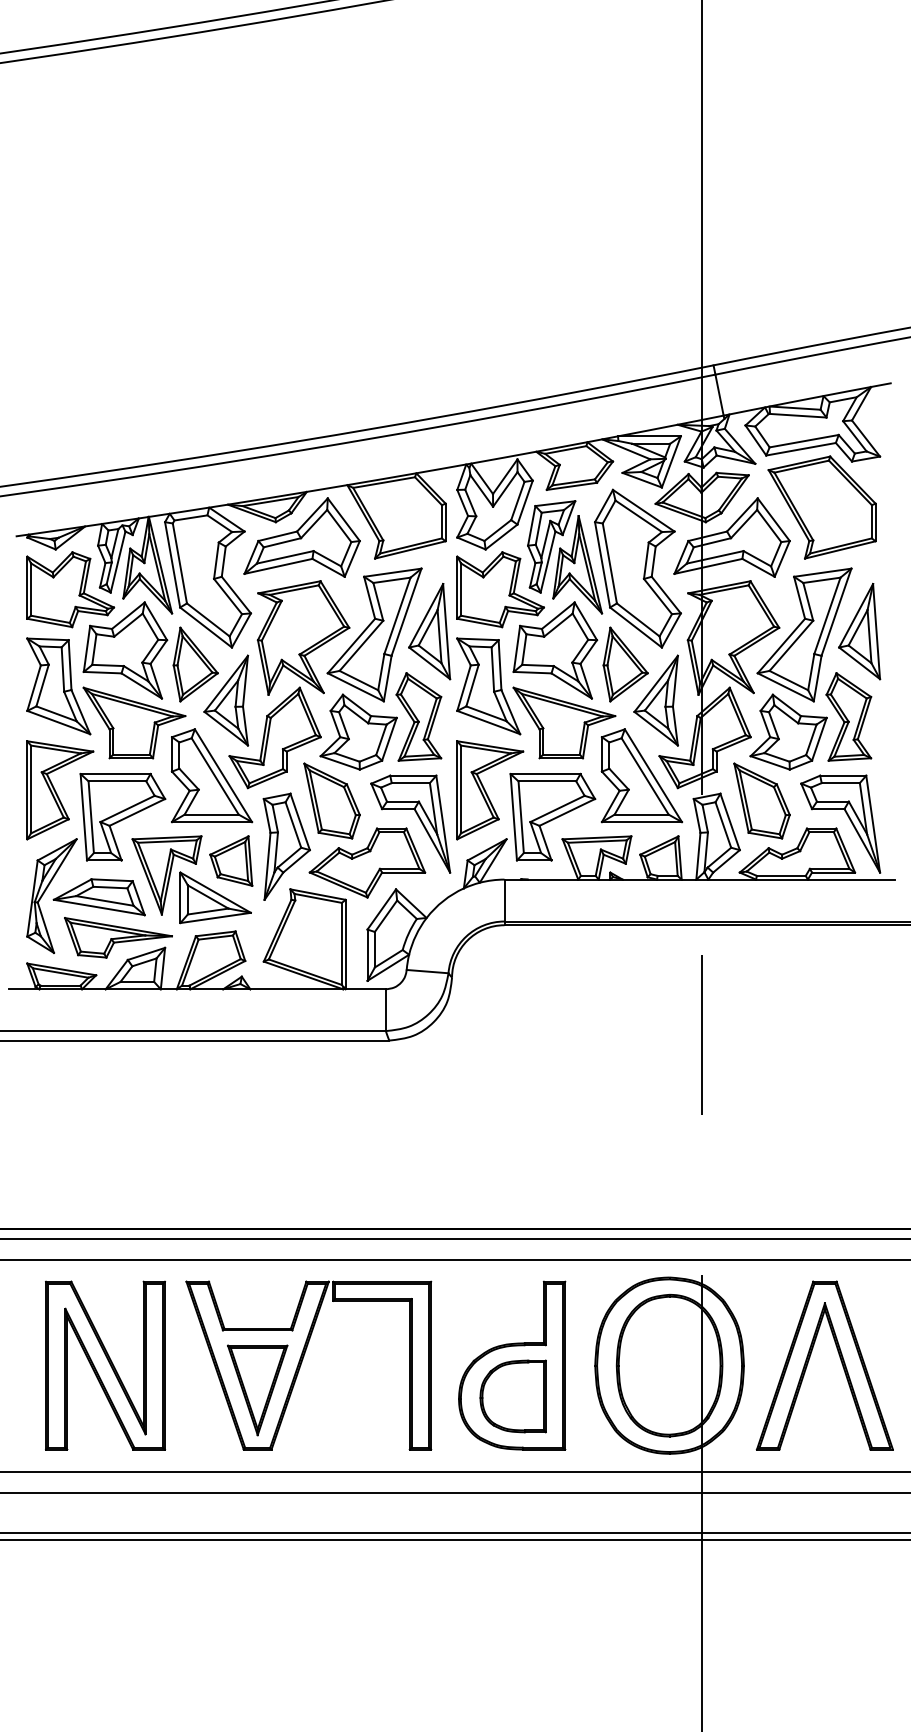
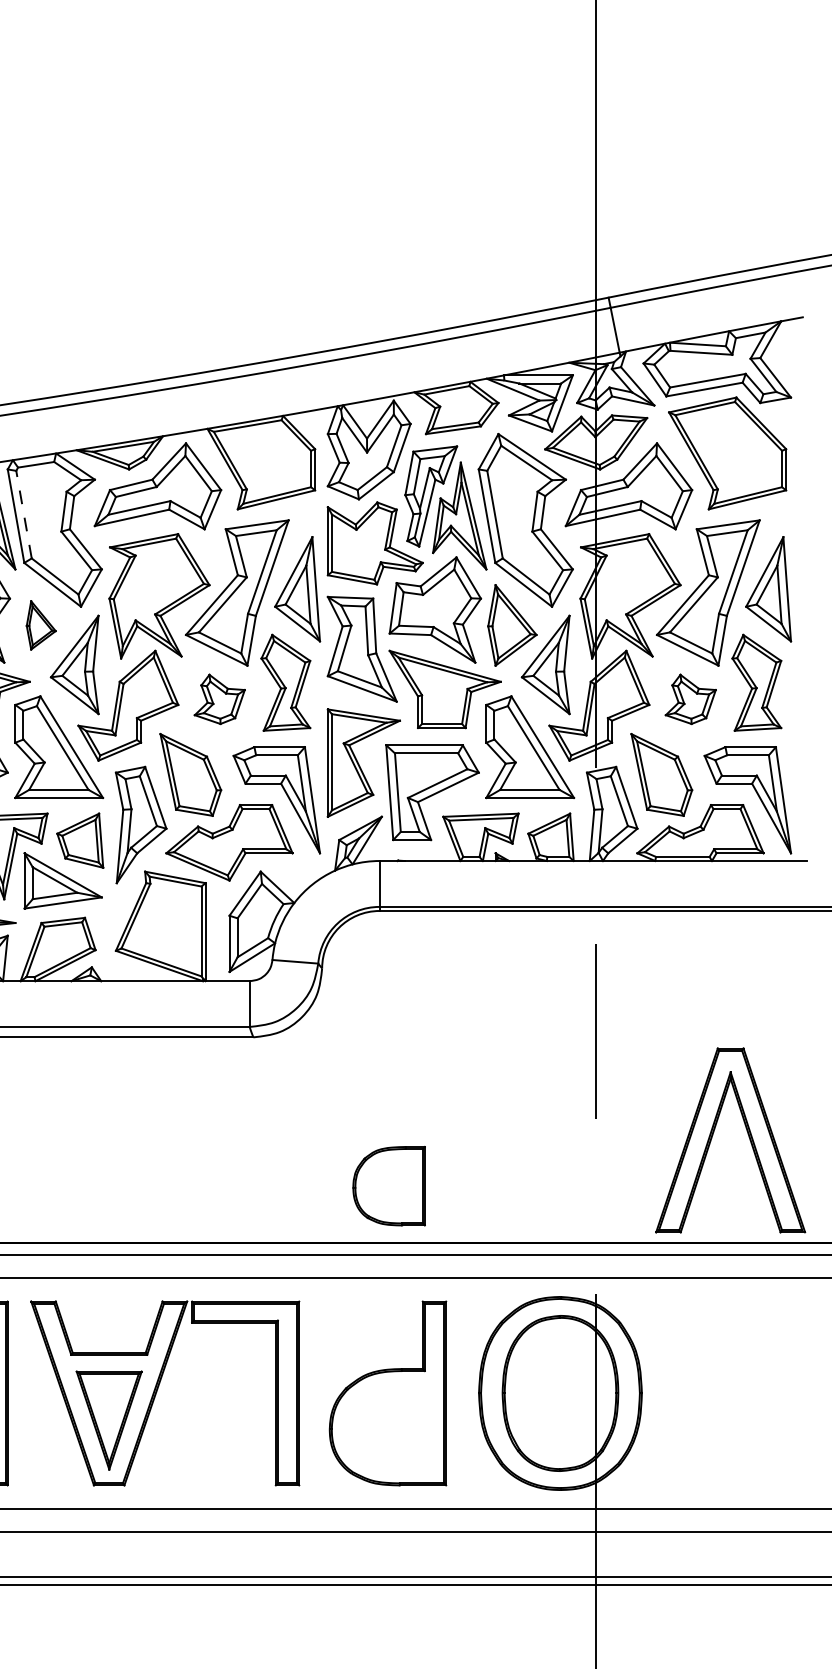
line: (179, 563) -> (23, 514), solid -> dashed
part: (195, 664) -> (41, 625), size x0.6
part: (358, 731) -> (219, 698), size x0.6
part: (788, 731) -> (690, 698), size x0.6
part: (809, 1360) -> (713, 1134), moved
part: (512, 1396) -> (388, 1186), moved

